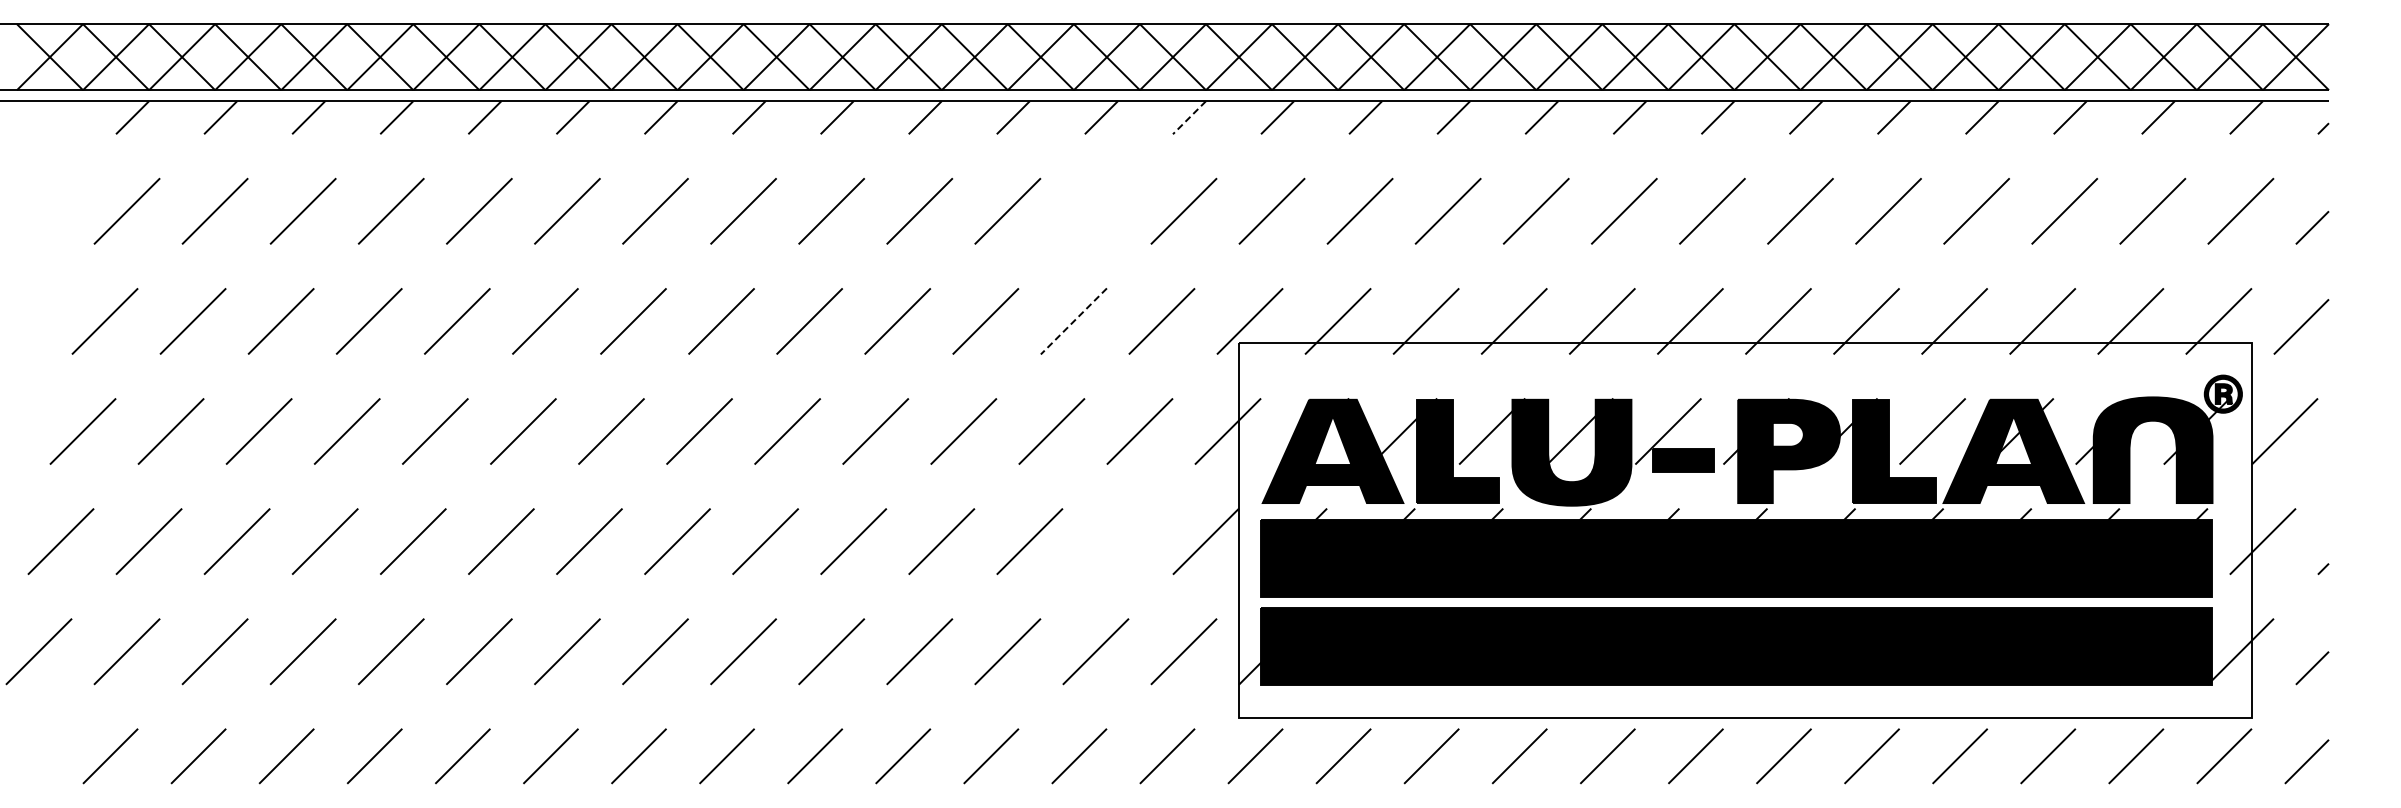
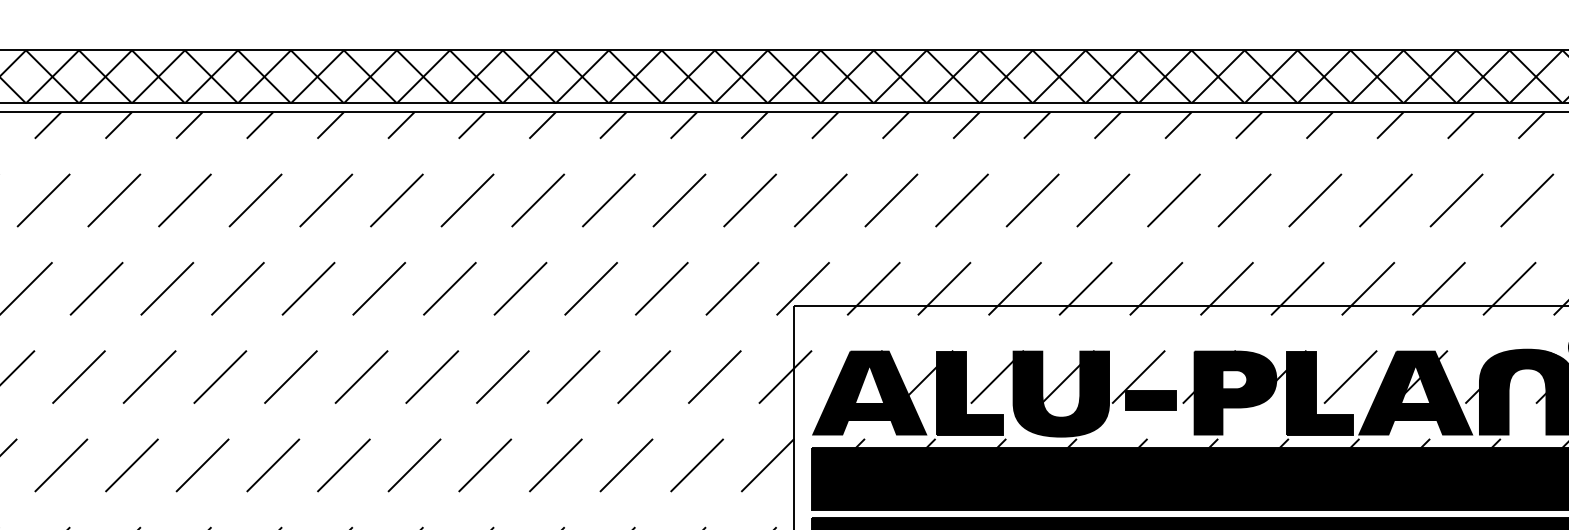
line: (1189, 118) -> (754, 126), dashed -> solid
line: (1095, 210) -> (679, 199), added
line: (1073, 321) -> (661, 288), dashed -> solid
line: (1117, 541) -> (696, 465), added

